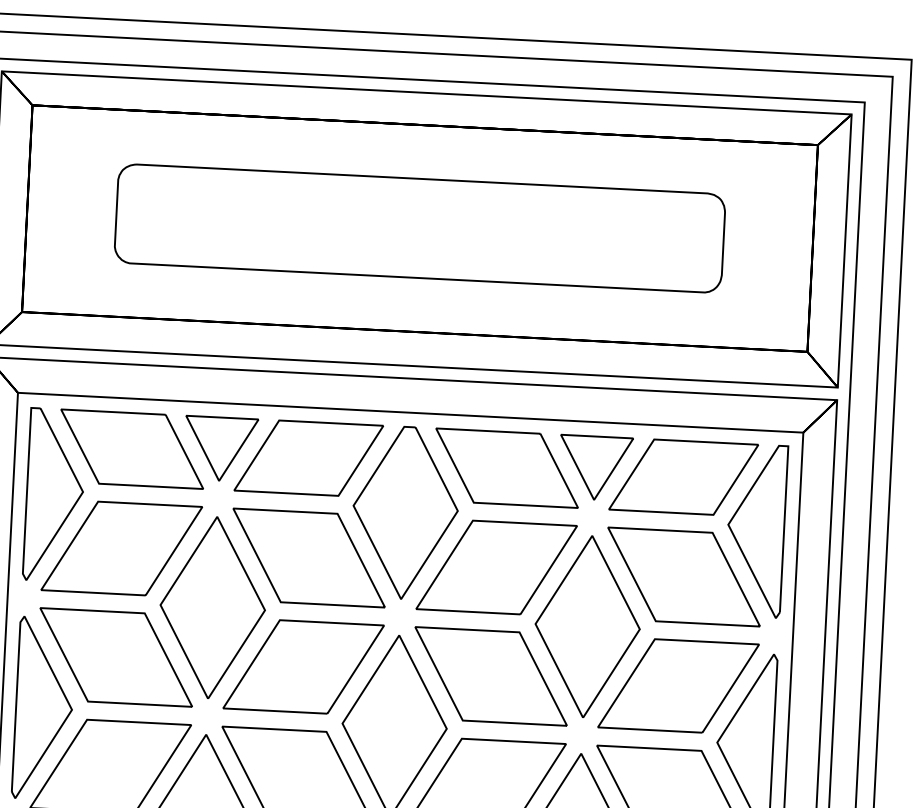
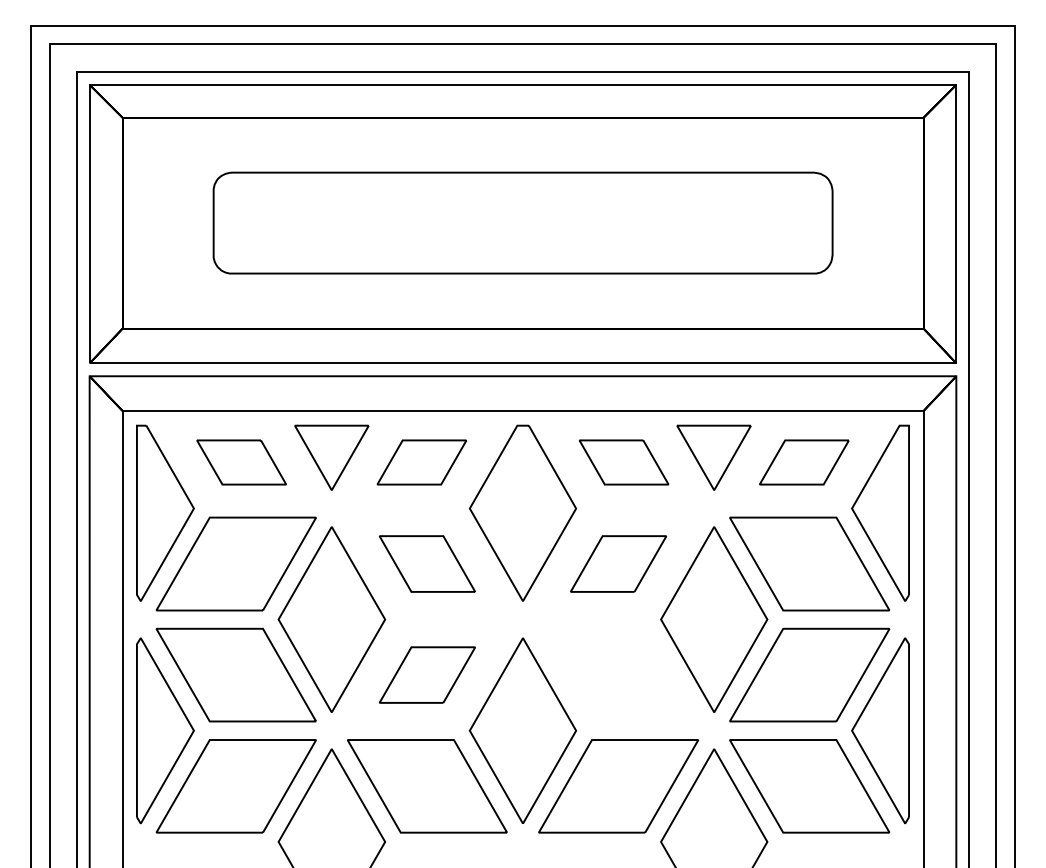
part: (131, 449) -> (241, 462), size x0.6
part: (308, 458) -> (421, 462), size x0.6
part: (506, 468) -> (623, 462), size x0.6
part: (684, 477) -> (804, 462), size x0.6
part: (309, 557) -> (427, 563), size x0.6
part: (496, 566) -> (618, 563), size x0.6
part: (303, 666) -> (427, 674), size x0.6
part: (491, 675) -> (618, 674), removed

